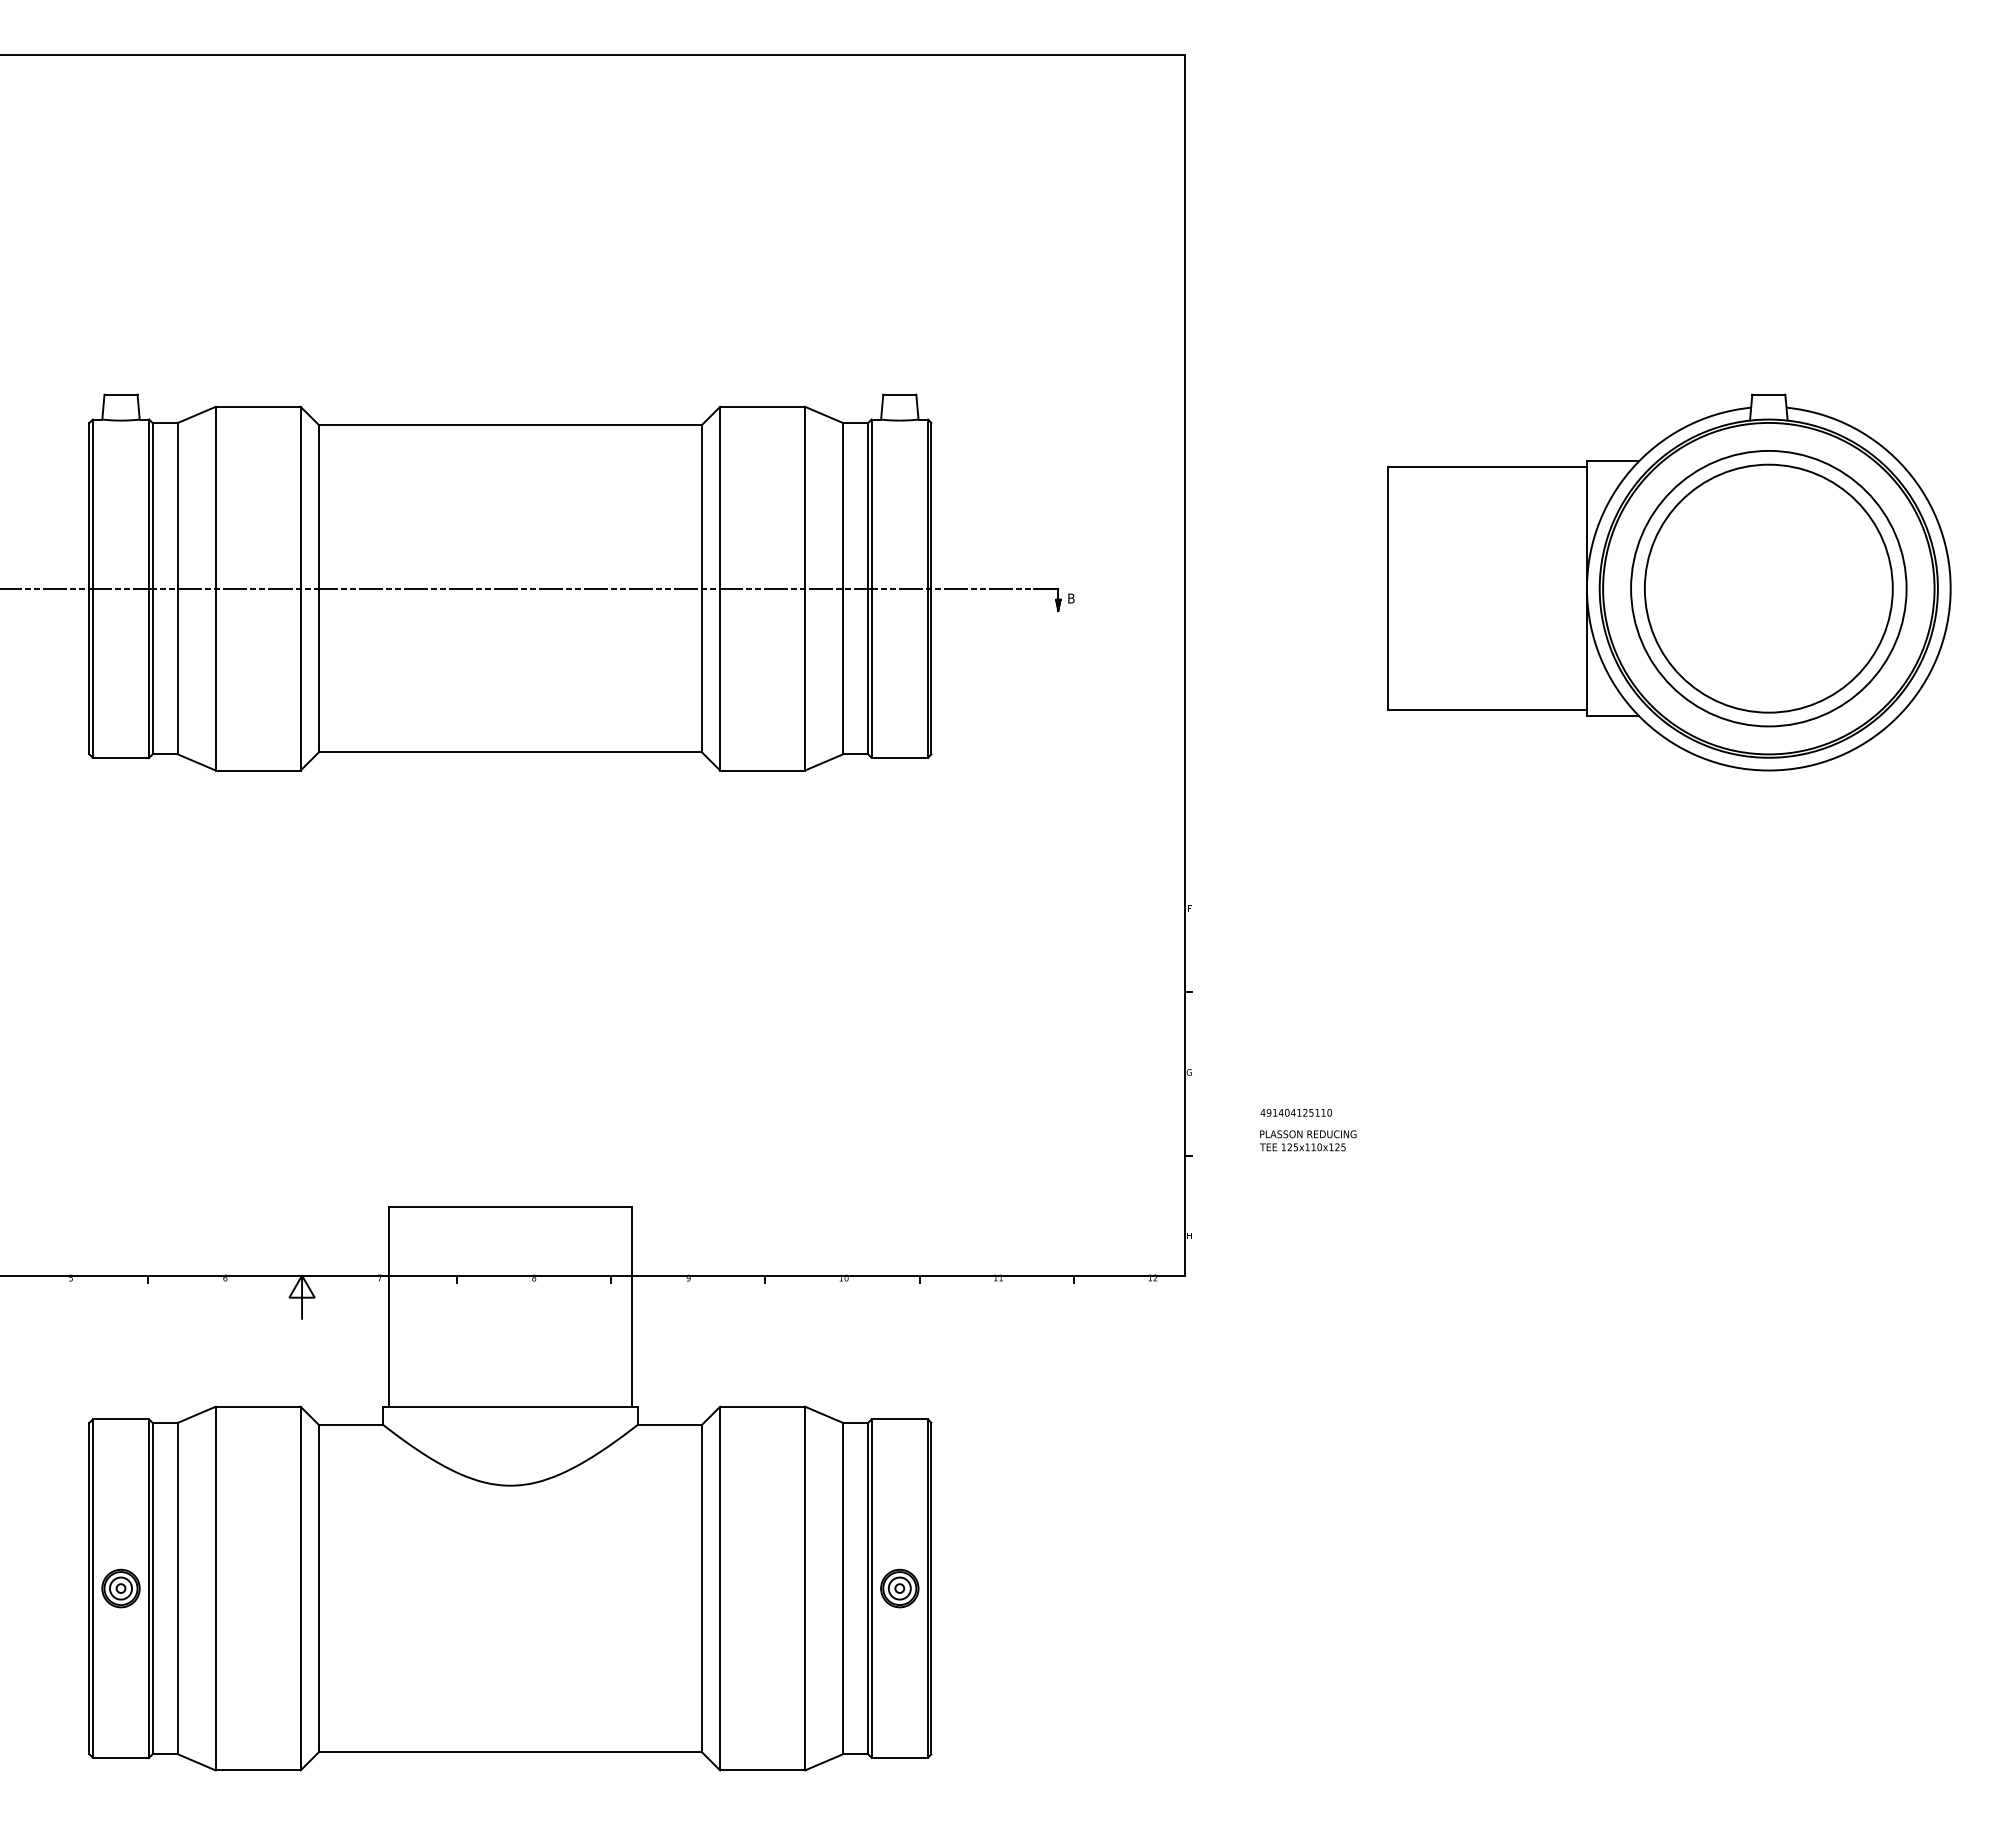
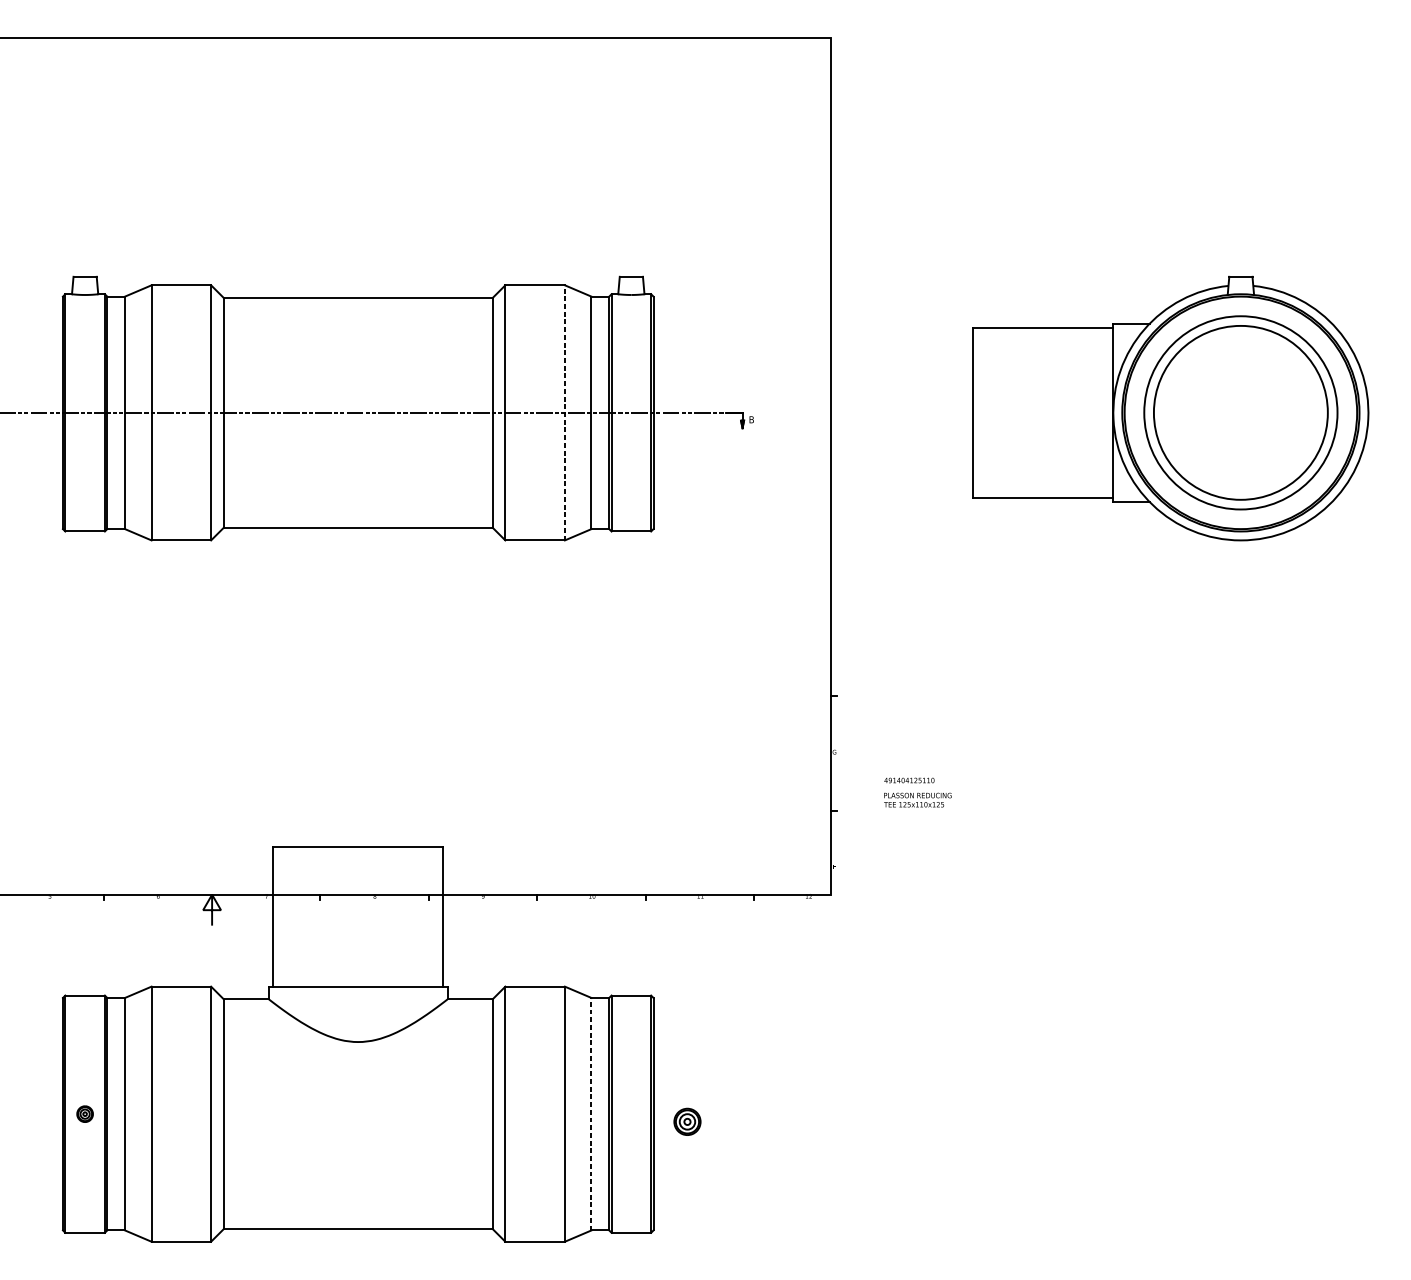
line: (805, 588) -> (565, 412), solid -> dashed
part: (120, 1588) -> (84, 1114), size x0.6
line: (842, 1588) -> (591, 1114), solid -> dashed
part: (899, 1588) -> (687, 1121), moved

